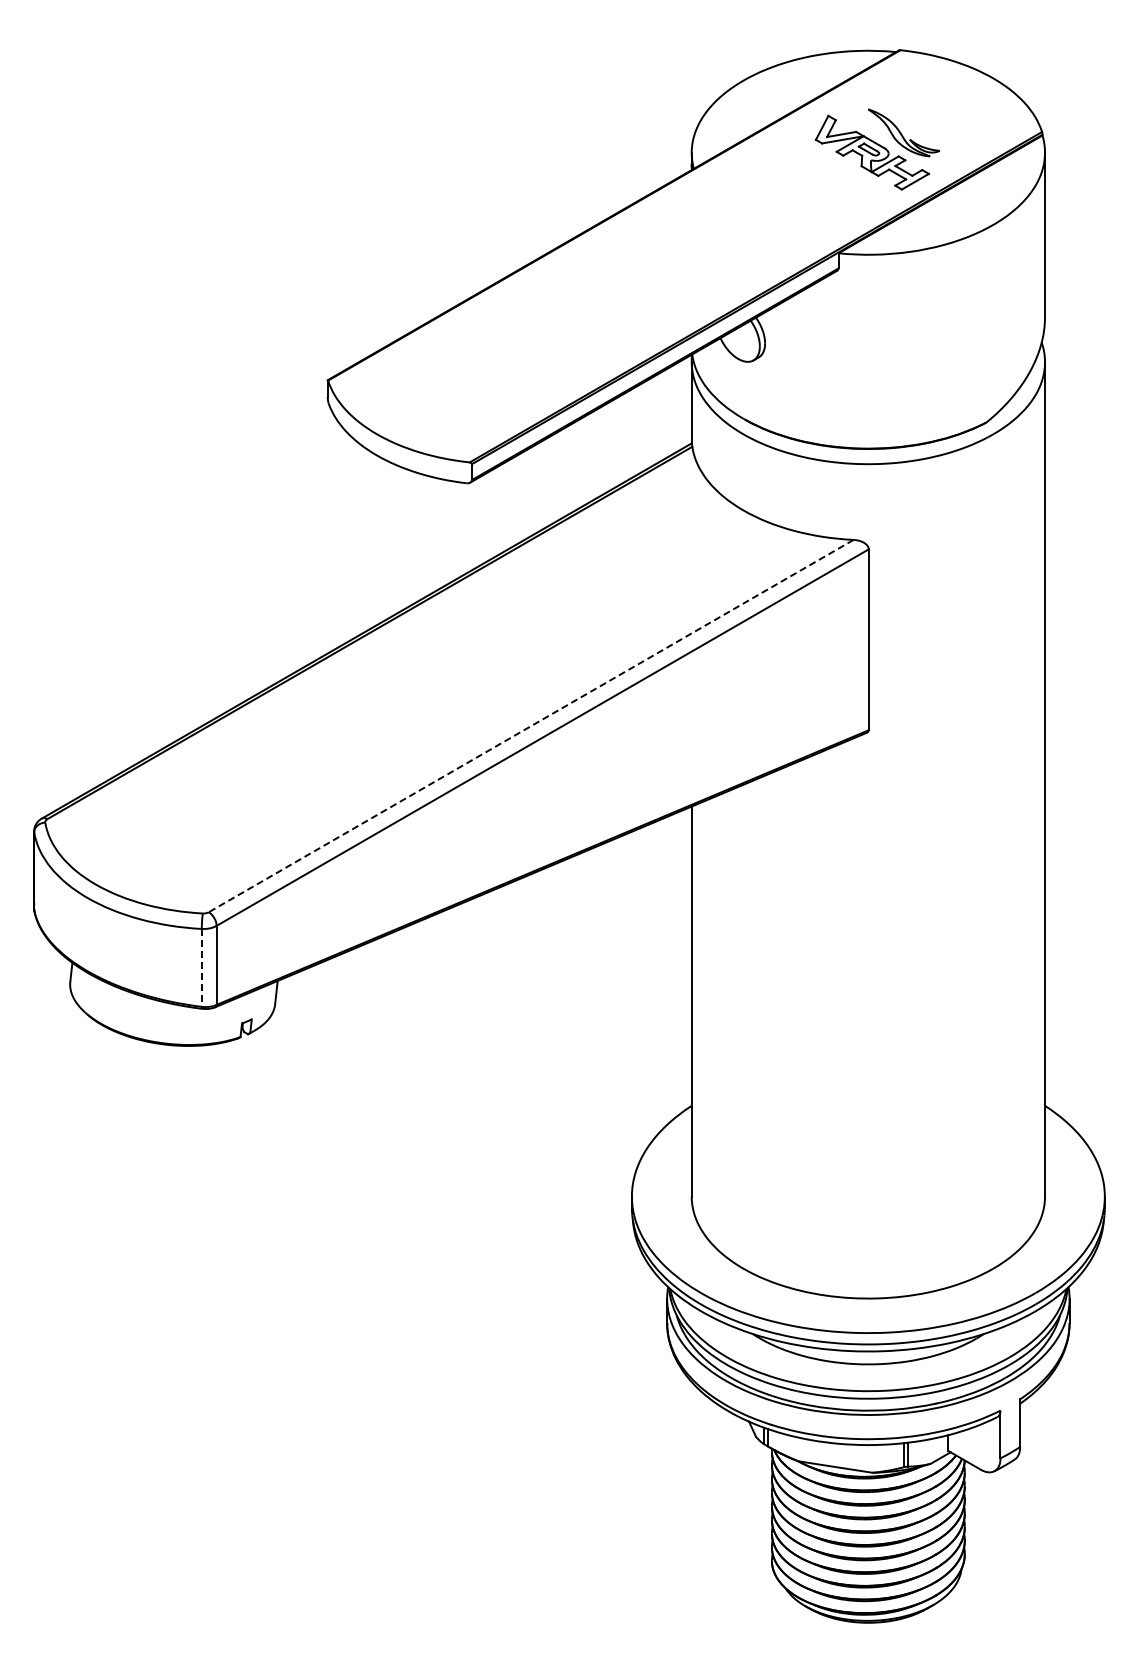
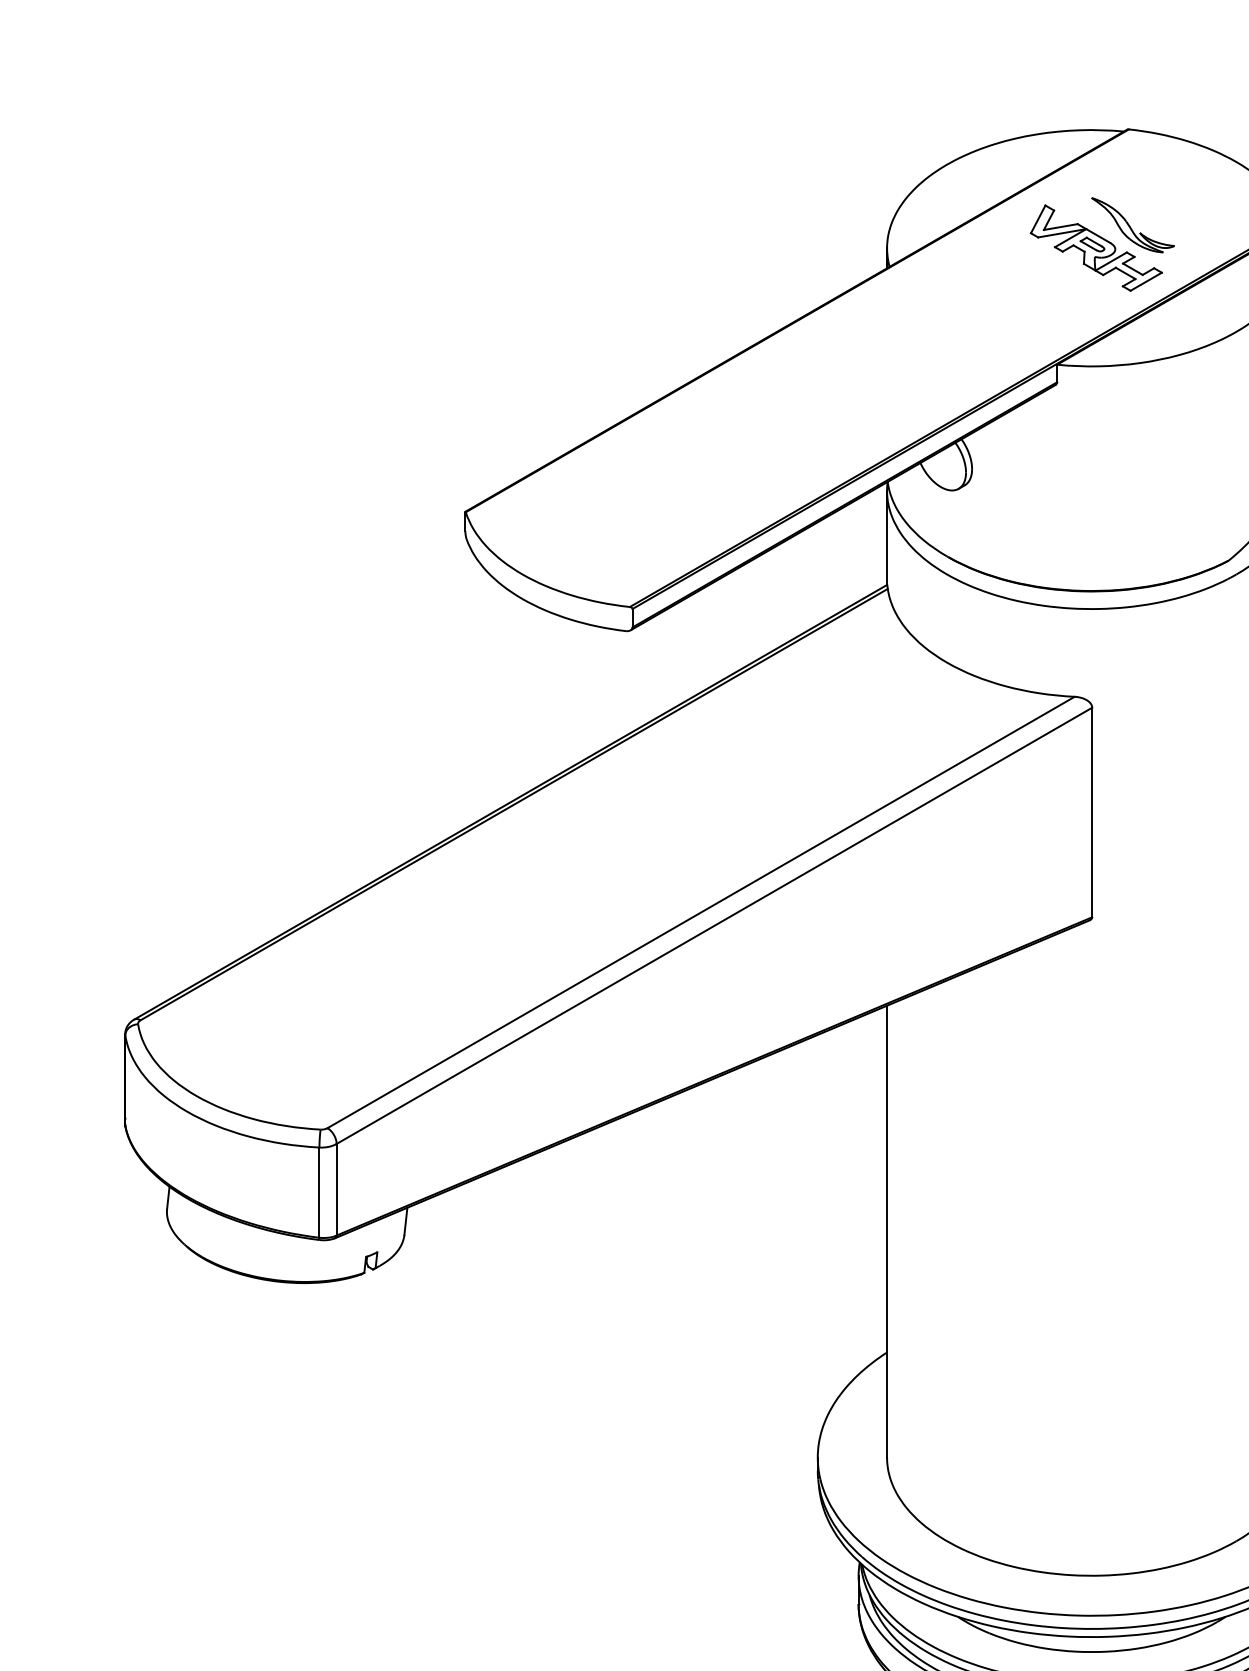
line: (530, 726) -> (700, 912), dashed -> solid
line: (201, 967) -> (319, 1192), dashed -> solid

